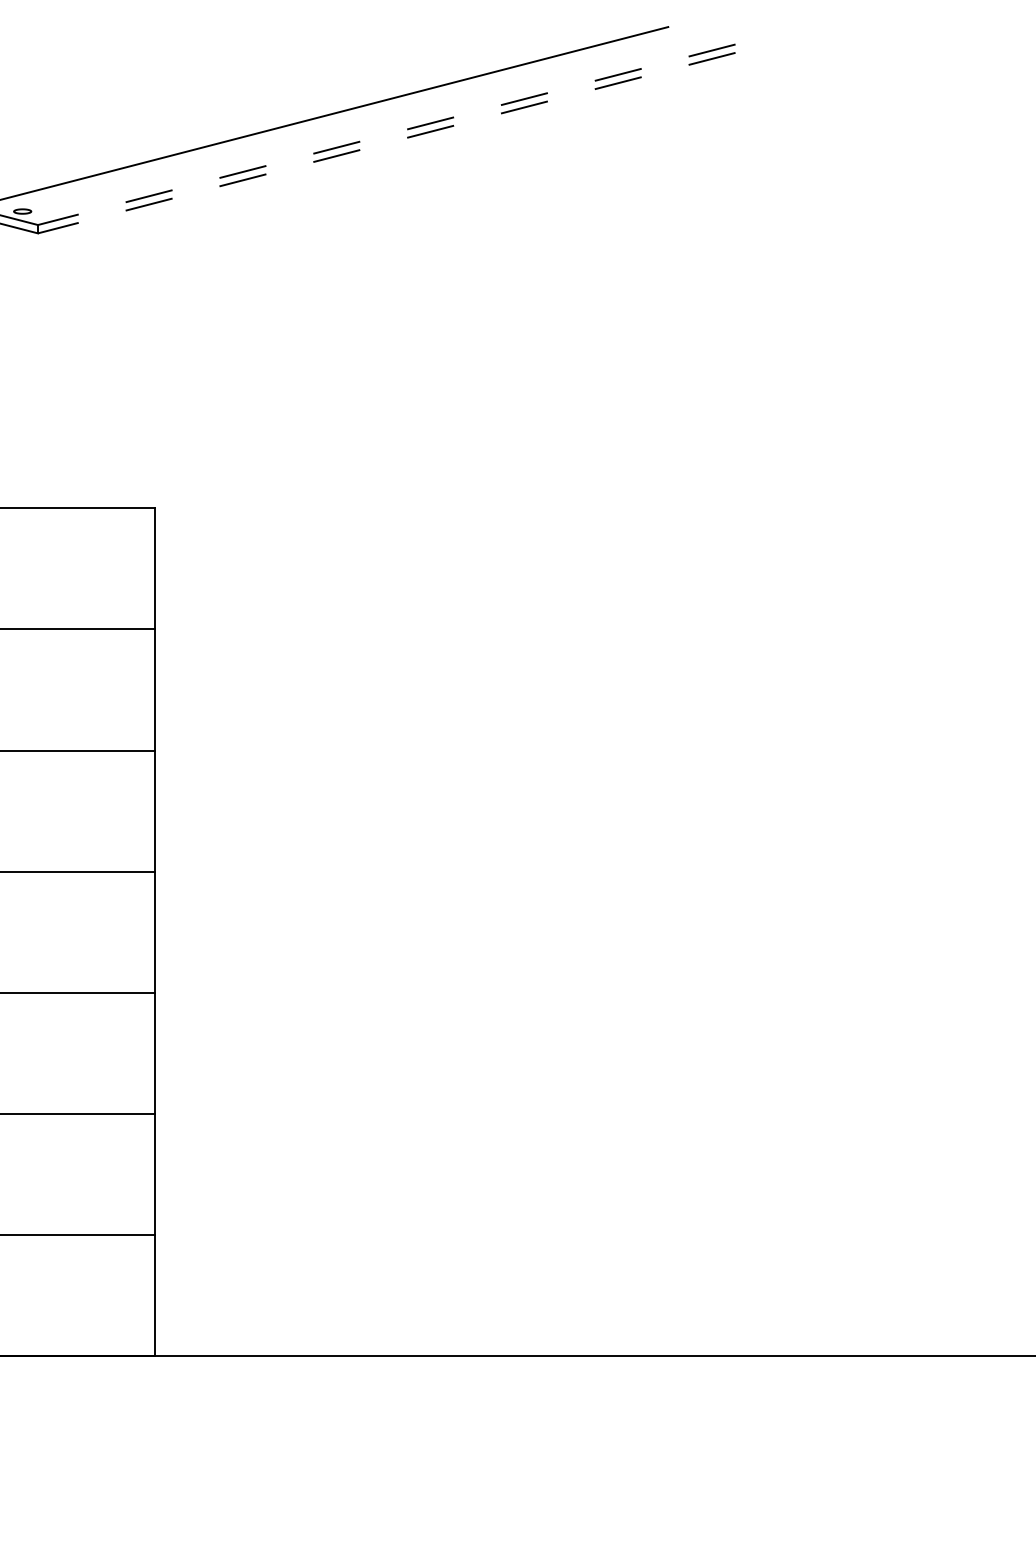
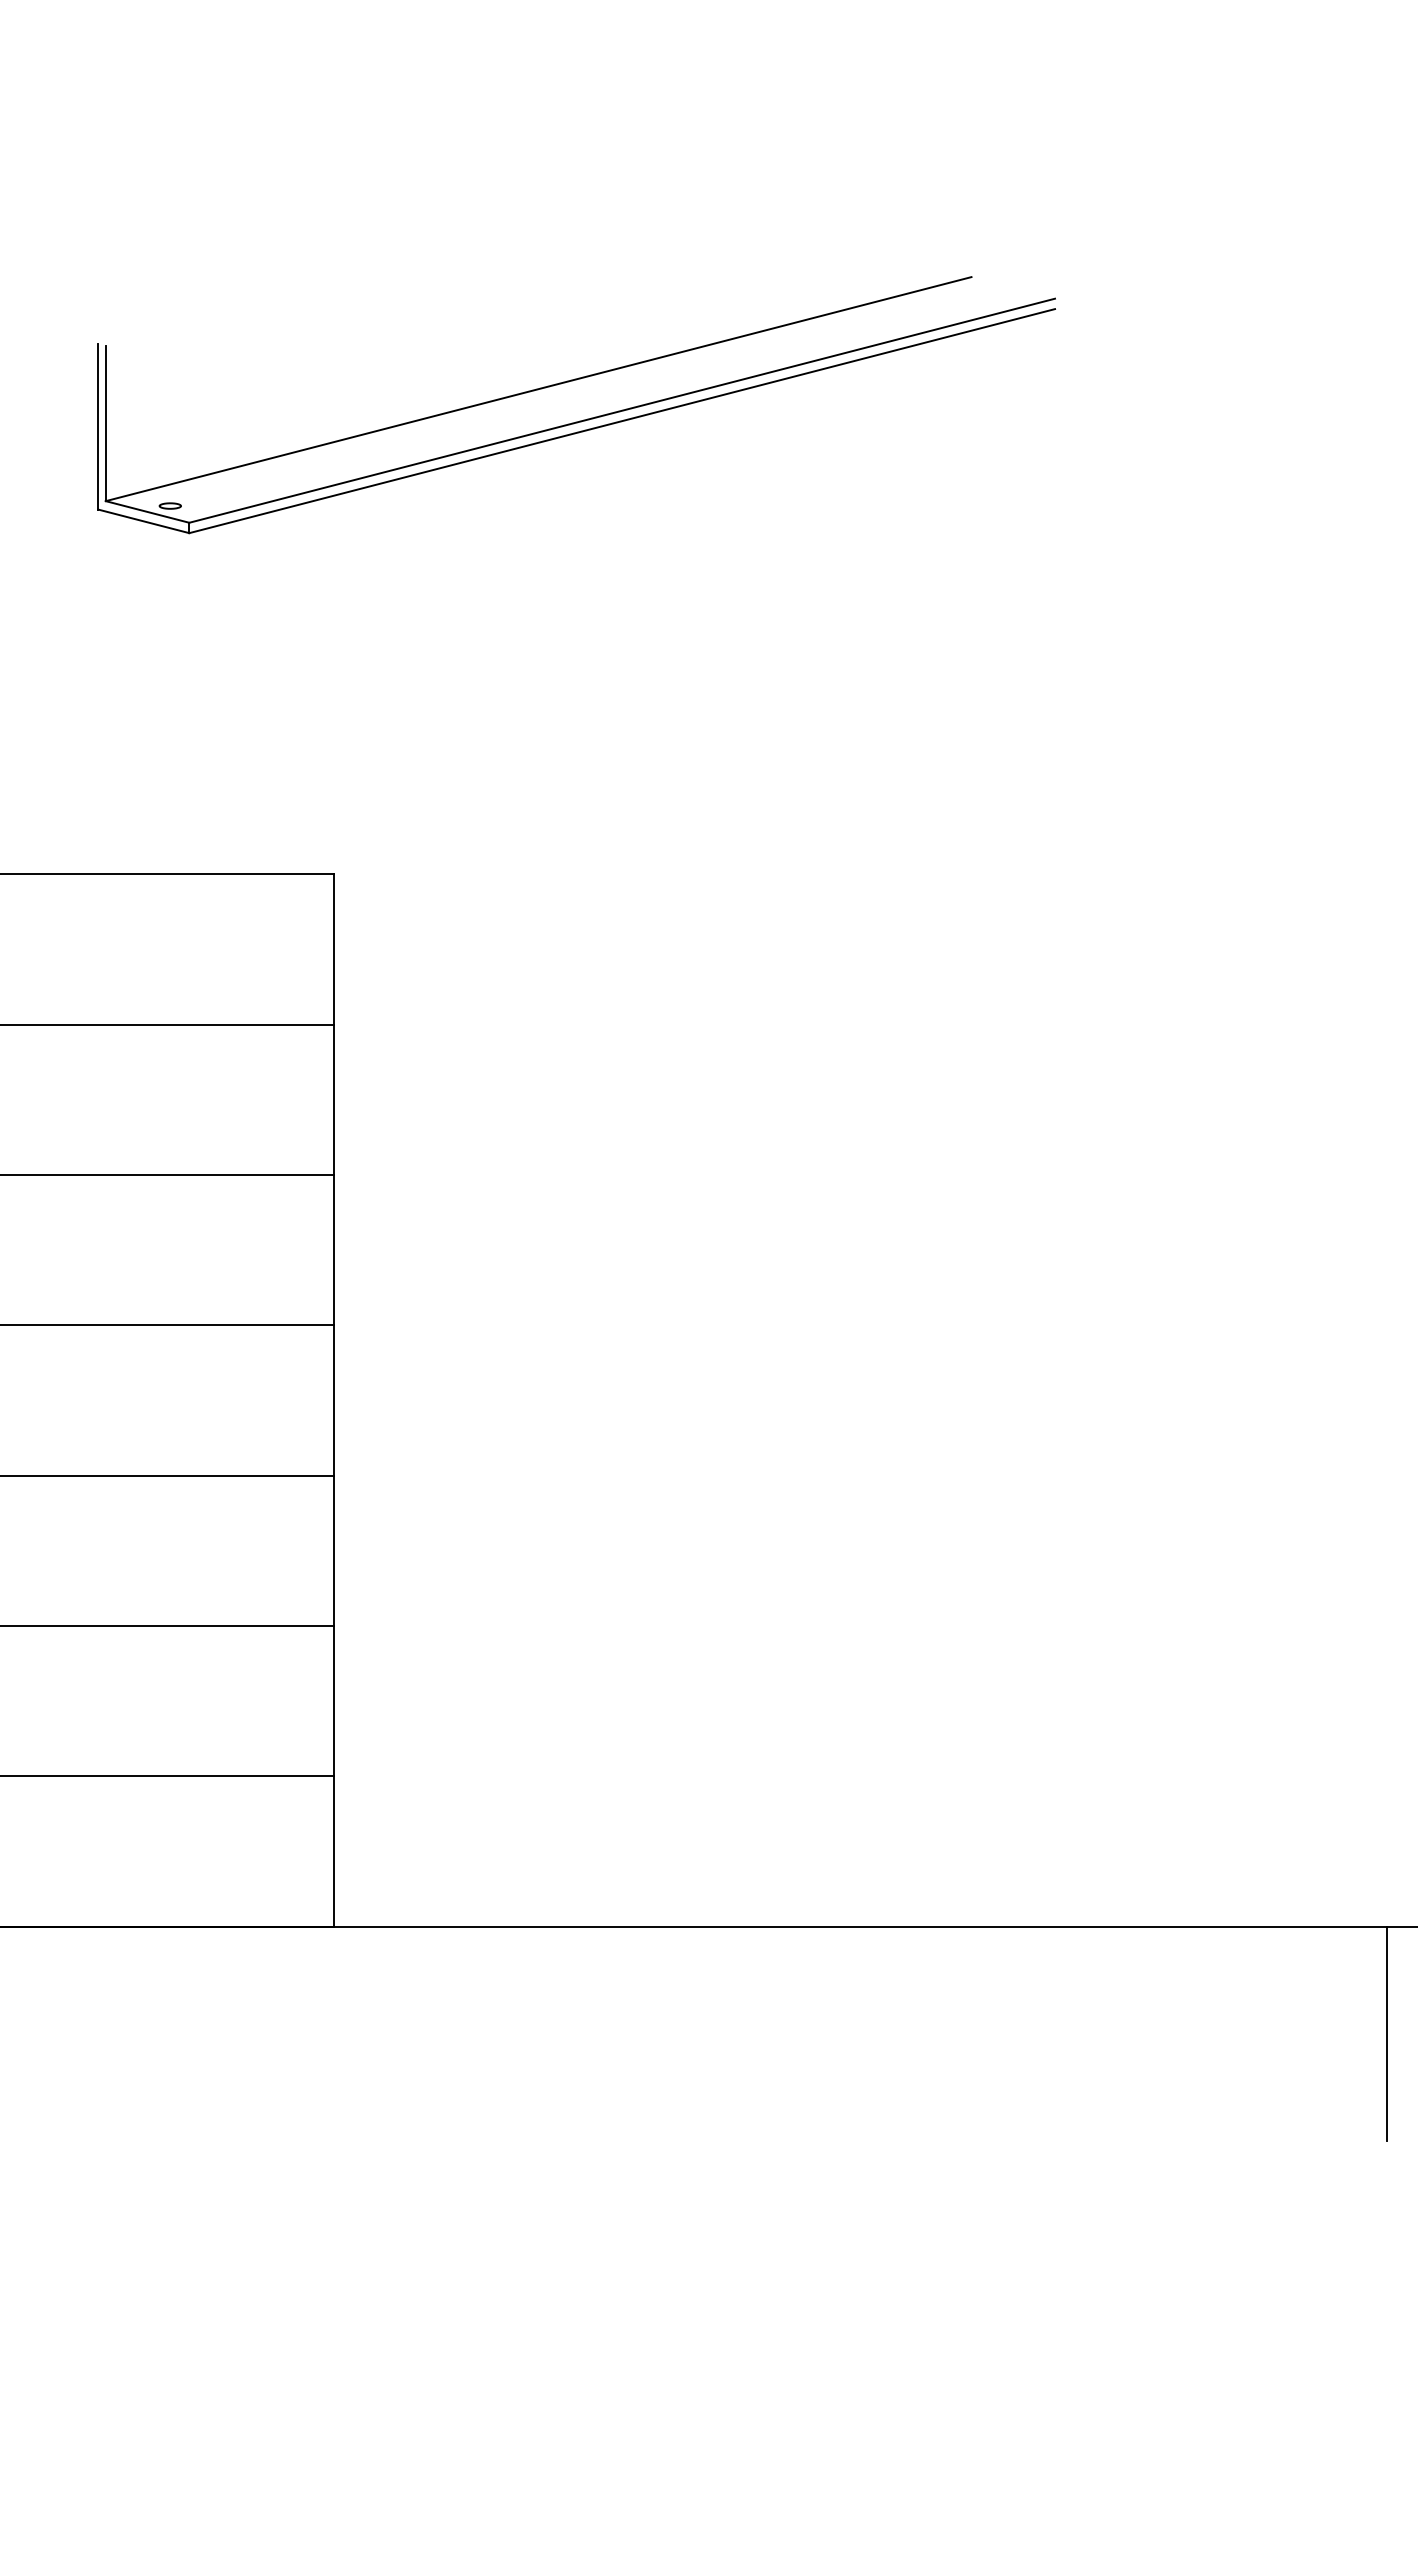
line: (386, 134) -> (621, 410), dashed -> solid
line: (386, 143) -> (621, 421), dashed -> solid
line: (1002, 1442) -> (1386, 2033), added

